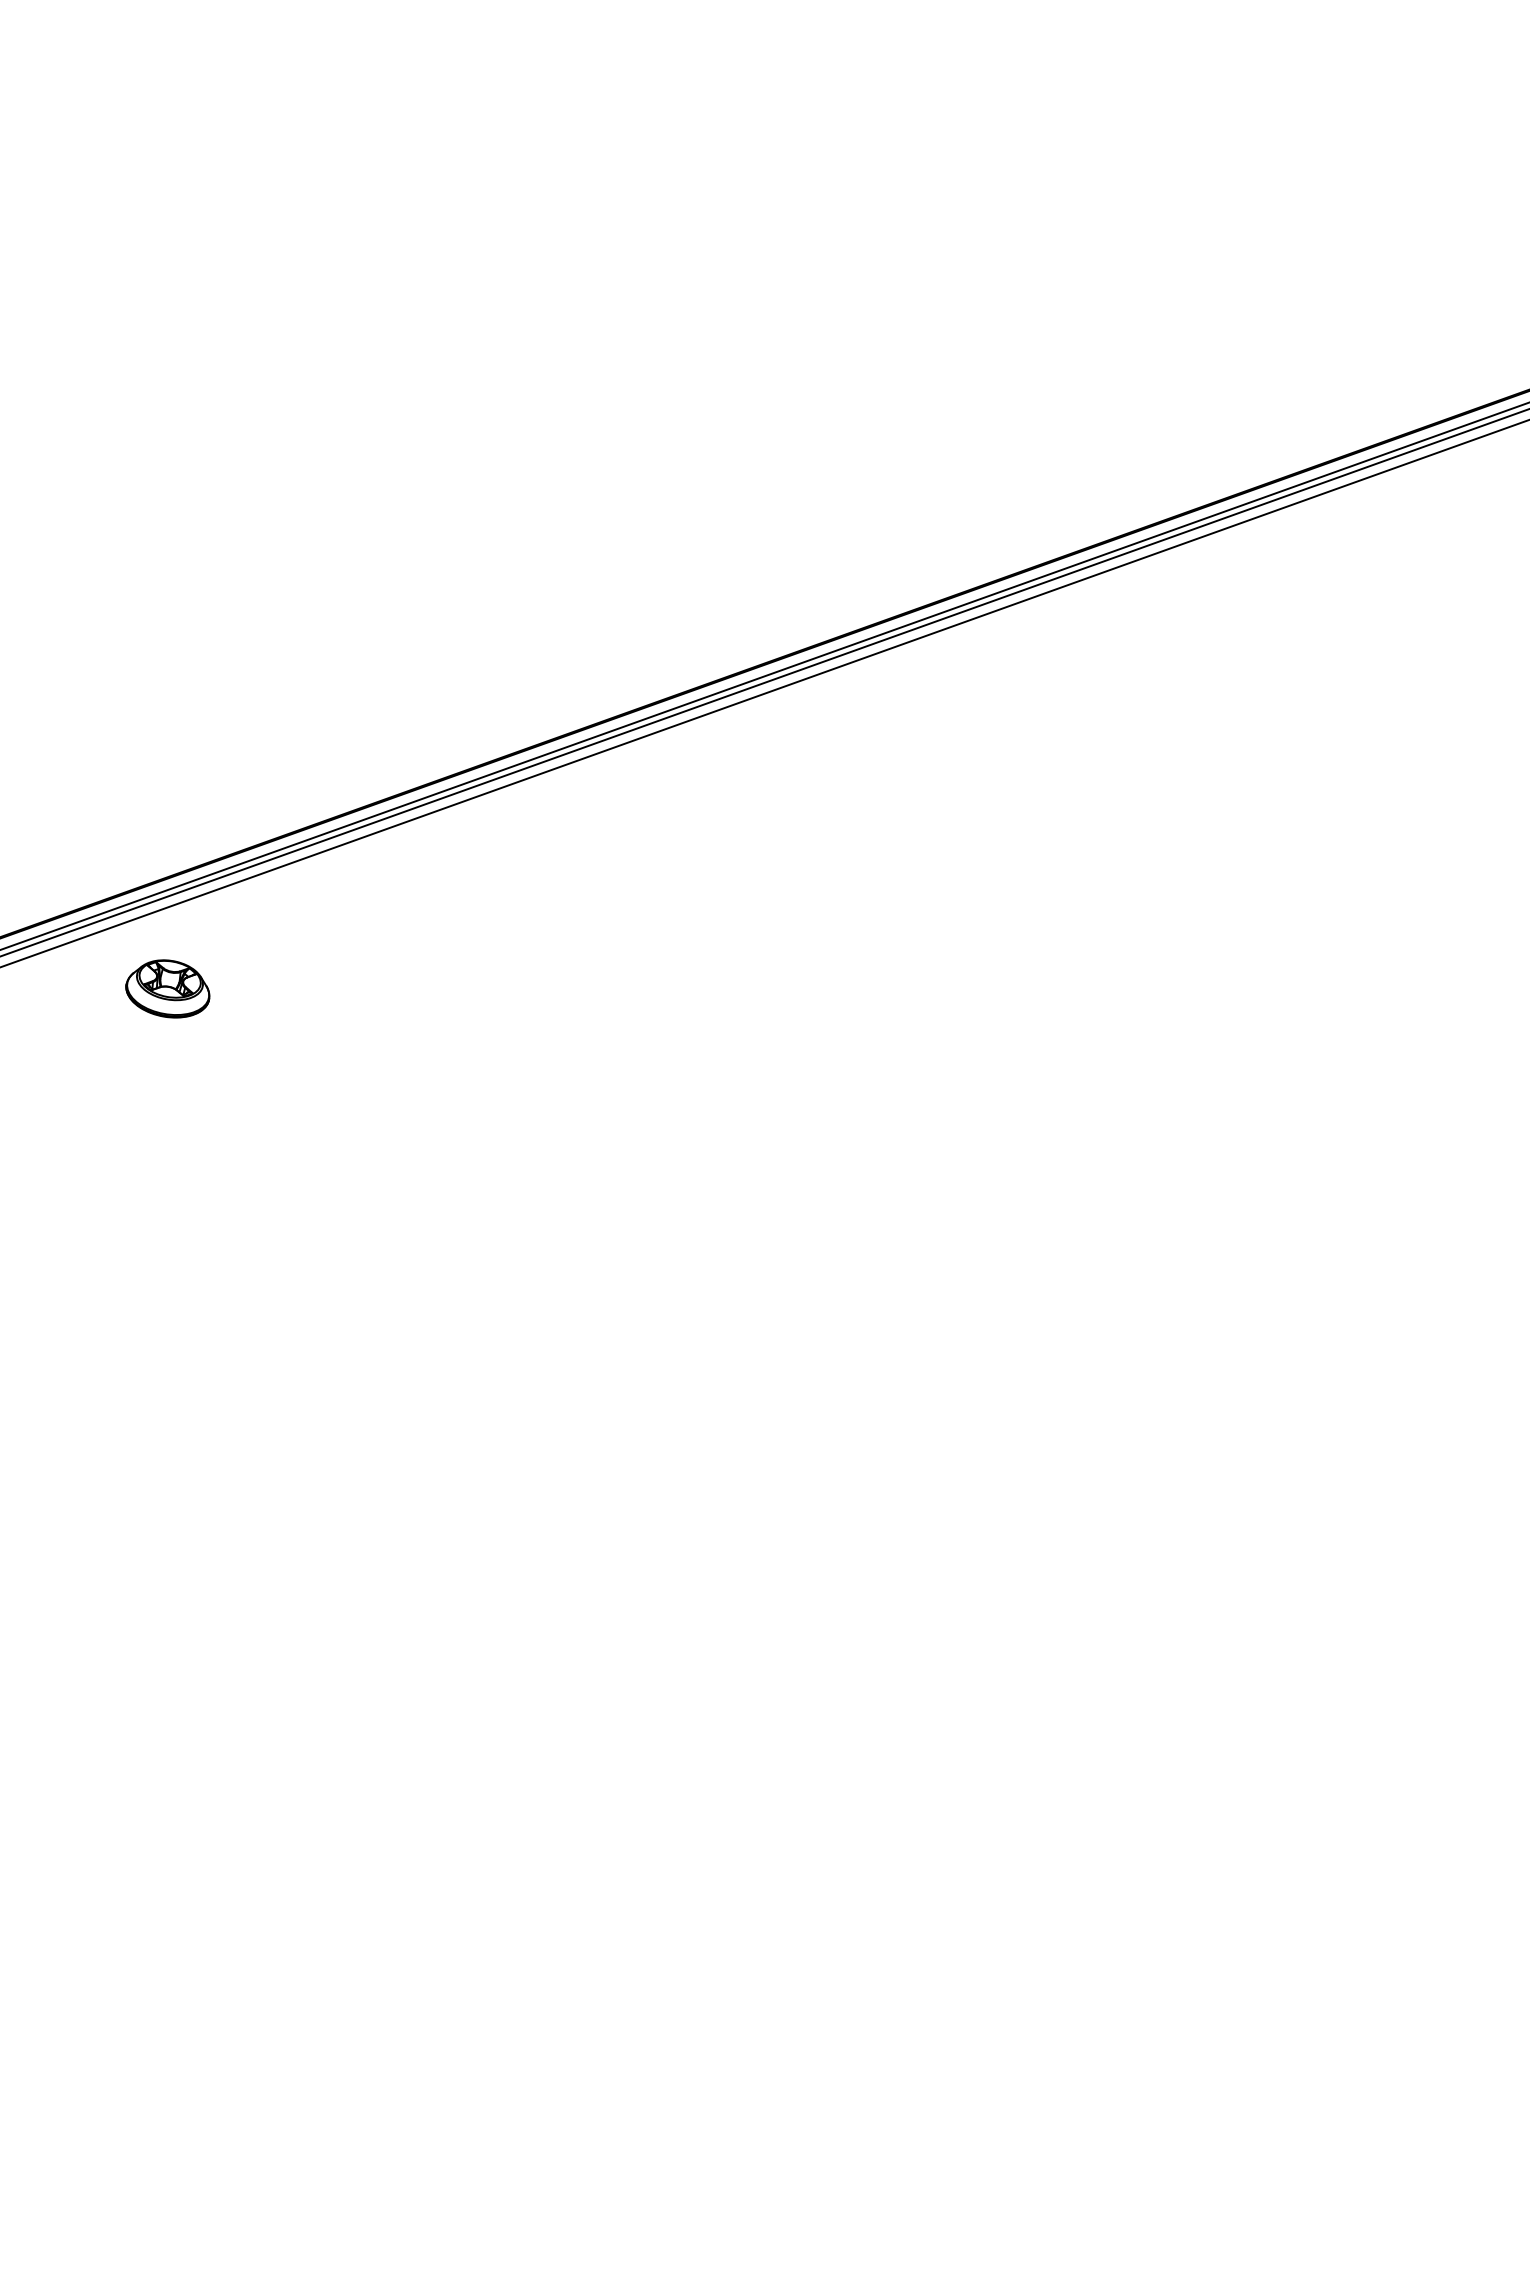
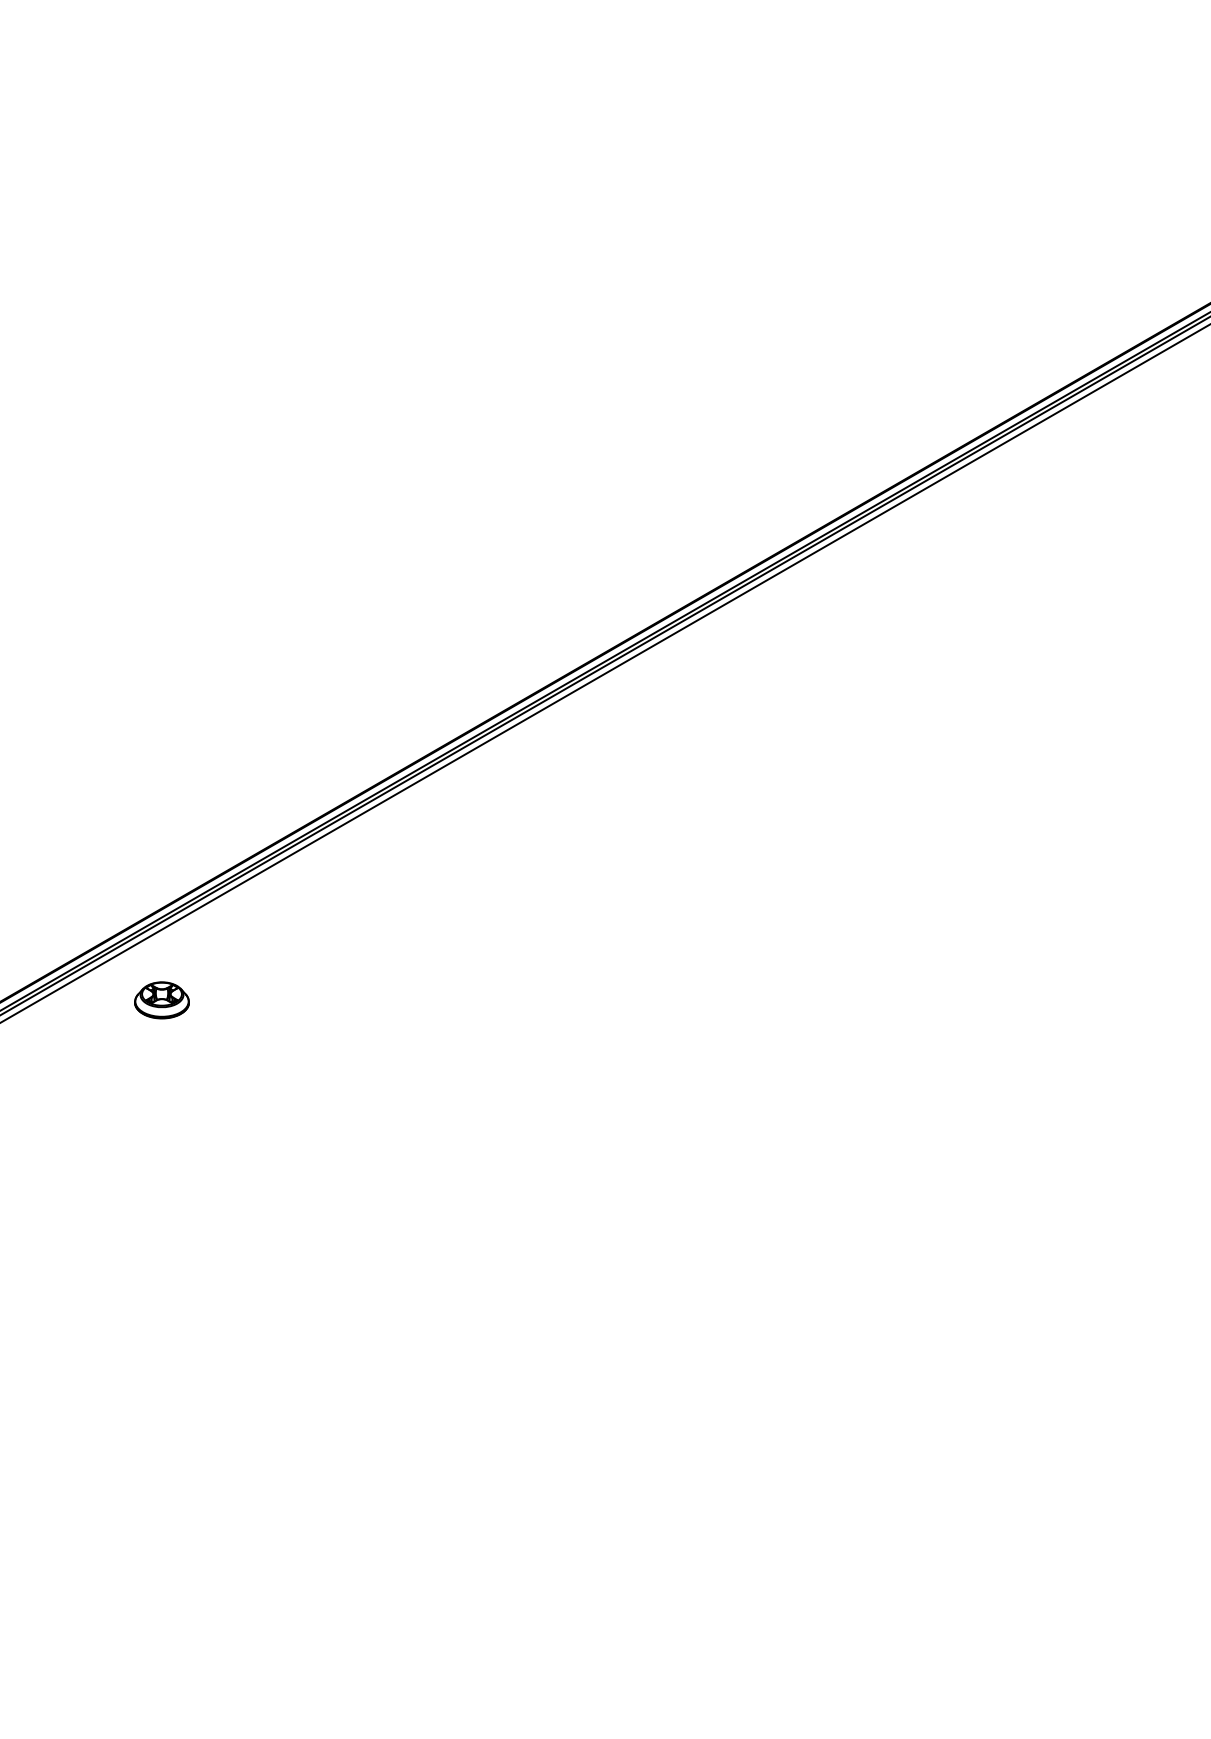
part: (167, 988) -> (161, 1000), moved

